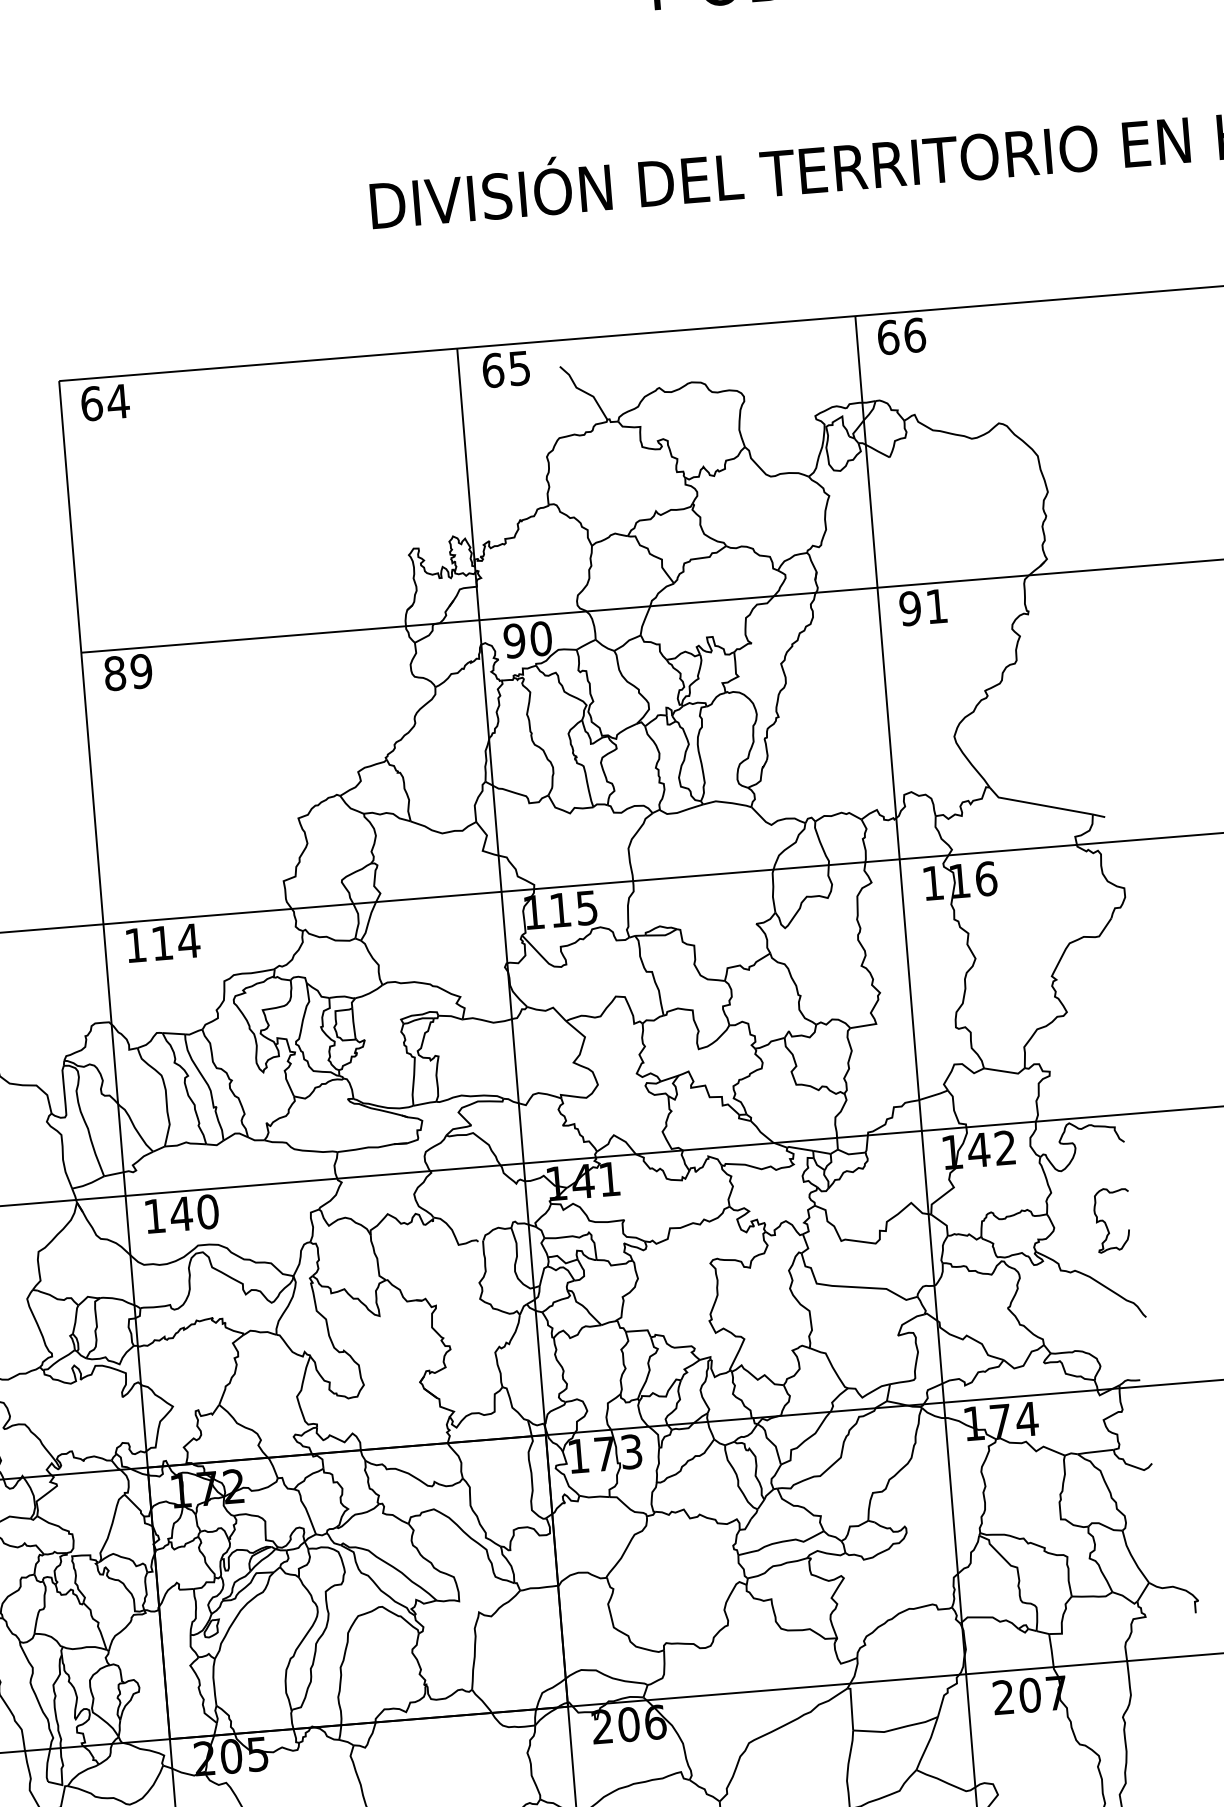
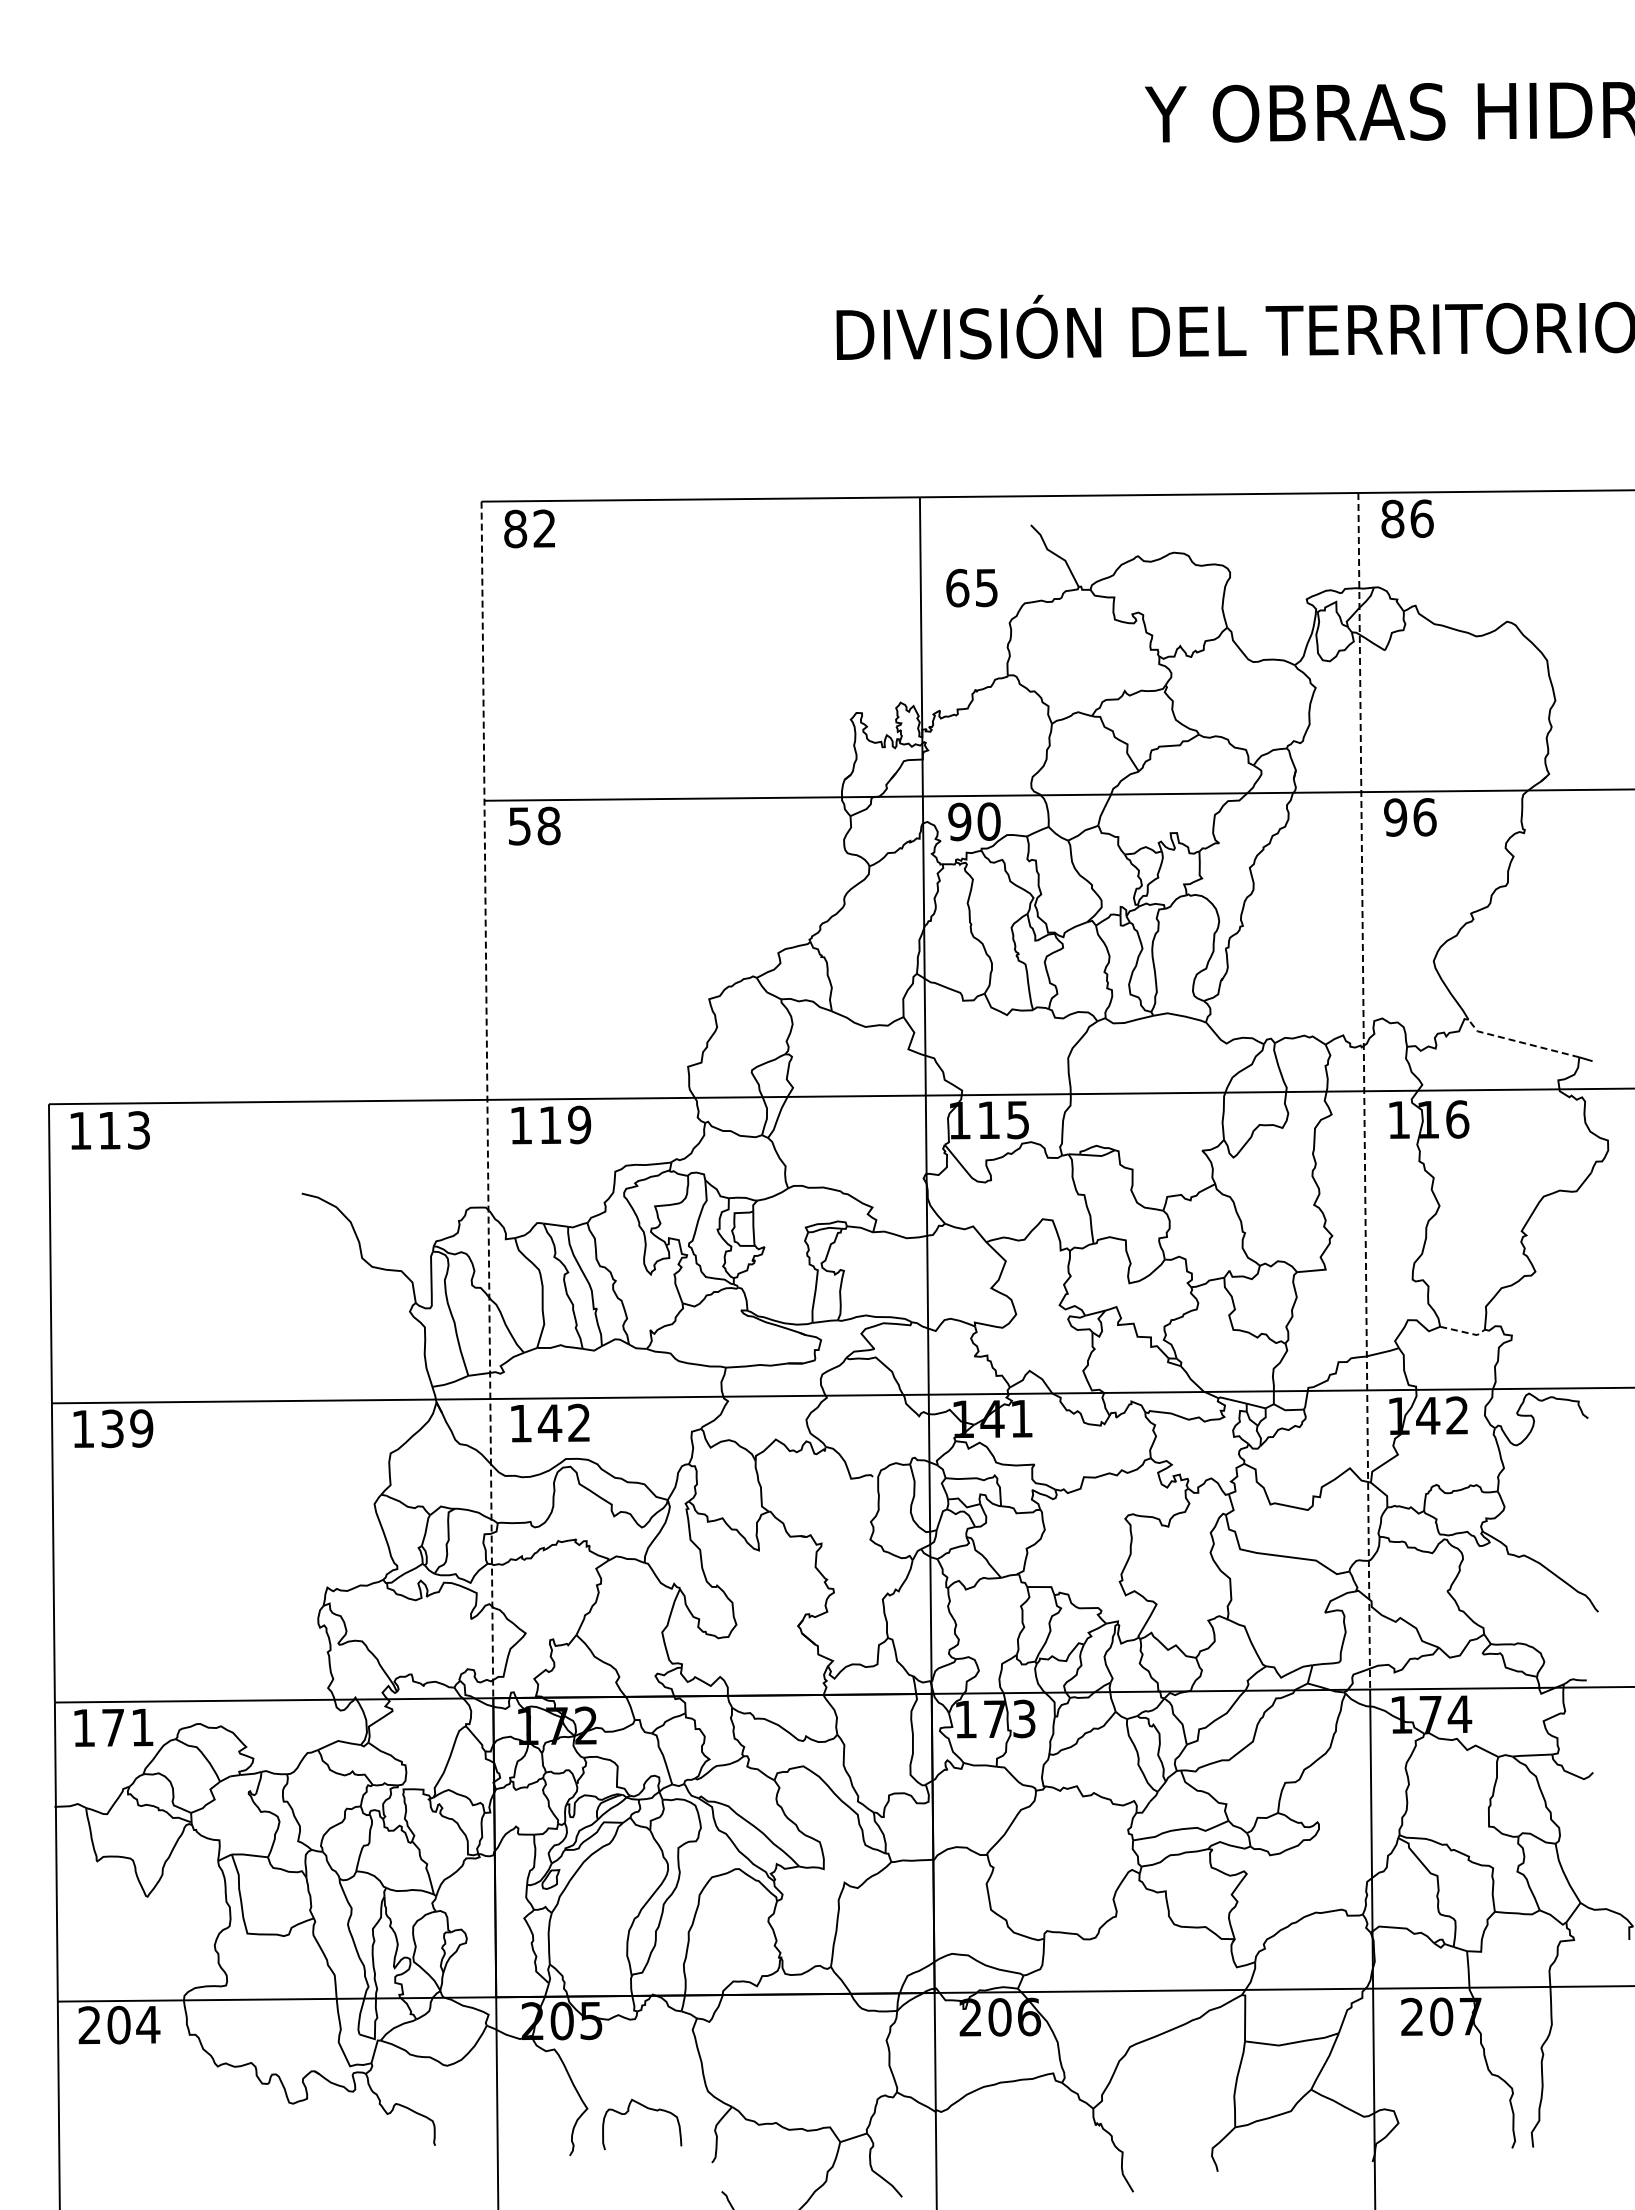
text: (888, 337) -> (1392, 518), 66 -> 86
text: (505, 369) -> (971, 588), moved
text: (105, 402) -> (530, 528), 64 -> 82
text: (936, 606) -> (1424, 817), 91 -> 96
text: (128, 671) -> (534, 825), 89 -> 58
line: (1038, 804) -> (1520, 1042), solid -> dashed
line: (899, 859) -> (1364, 1091), solid -> dashed
line: (103, 924) -> (487, 1100), solid -> dashed
text: (188, 940) -> (579, 1124), 114 -> 119
line: (1006, 1072) -> (1464, 1332), solid -> dashed
text: (207, 1211) -> (578, 1422), 140 -> 142
curve: (1105, 1222) -> (1561, 1504), removed

